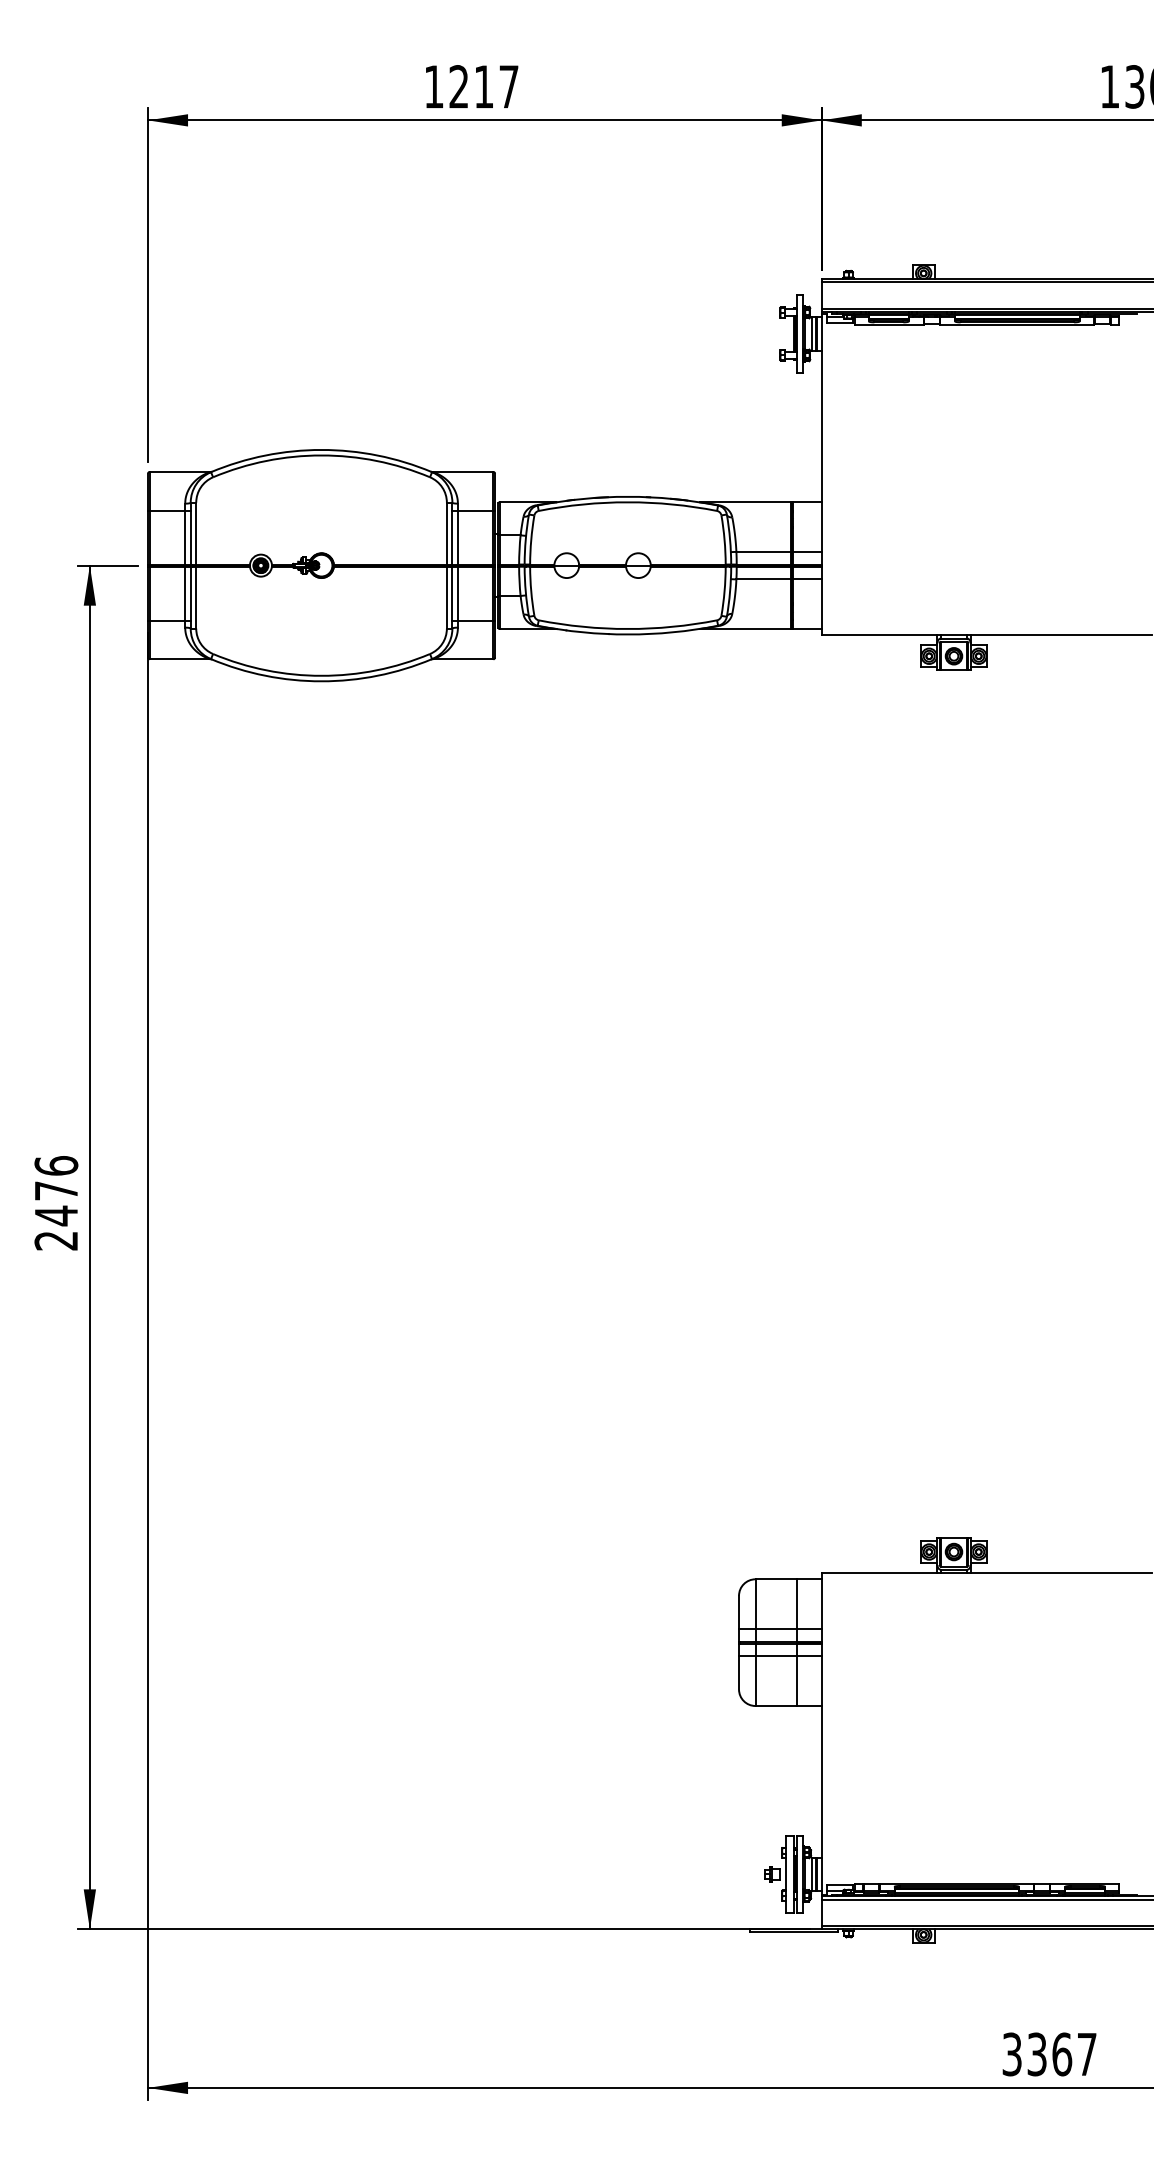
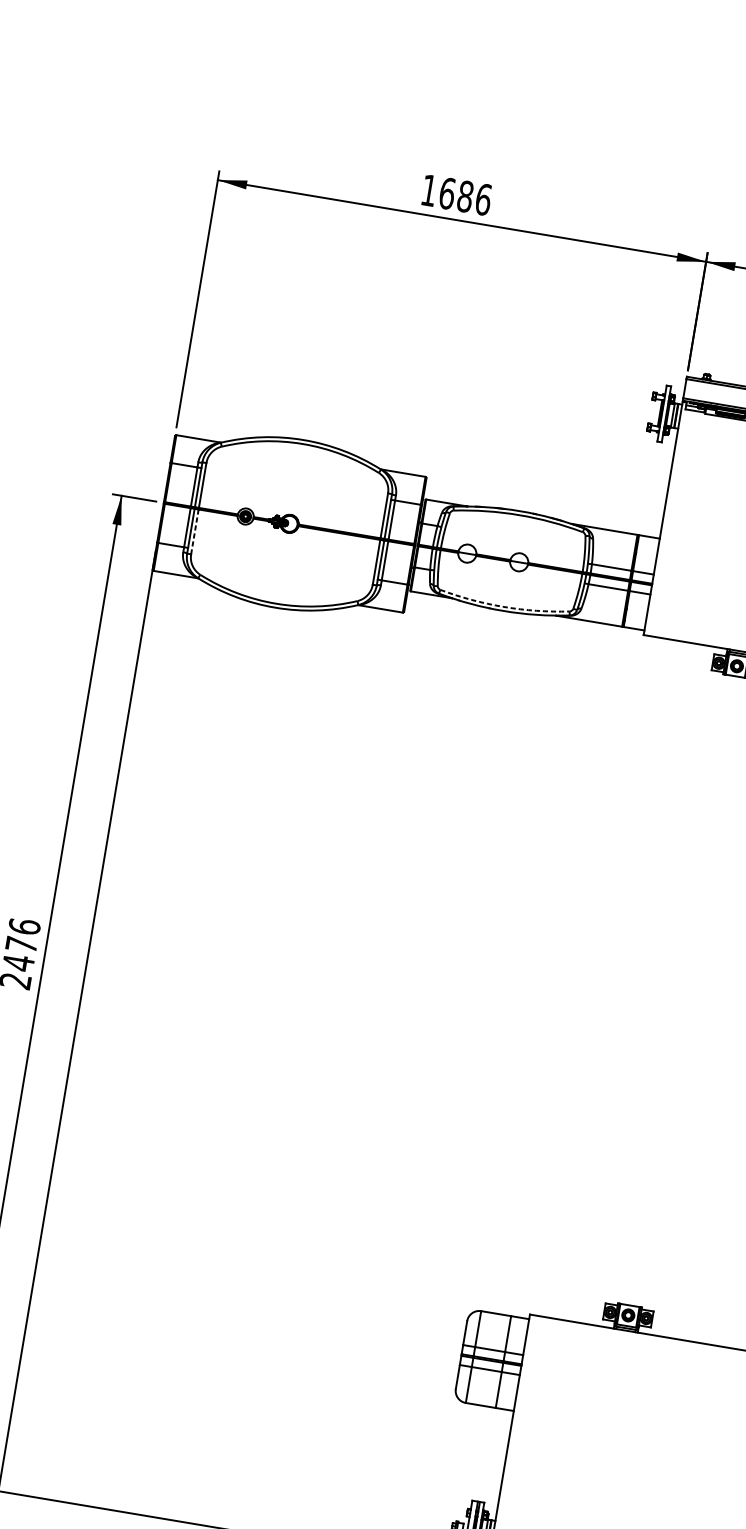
text: (484, 86) -> (465, 196), 1217 -> 1686
line: (196, 597) -> (195, 531), solid -> dashed
arc: (627, 629) -> (503, 607), solid -> dashed

